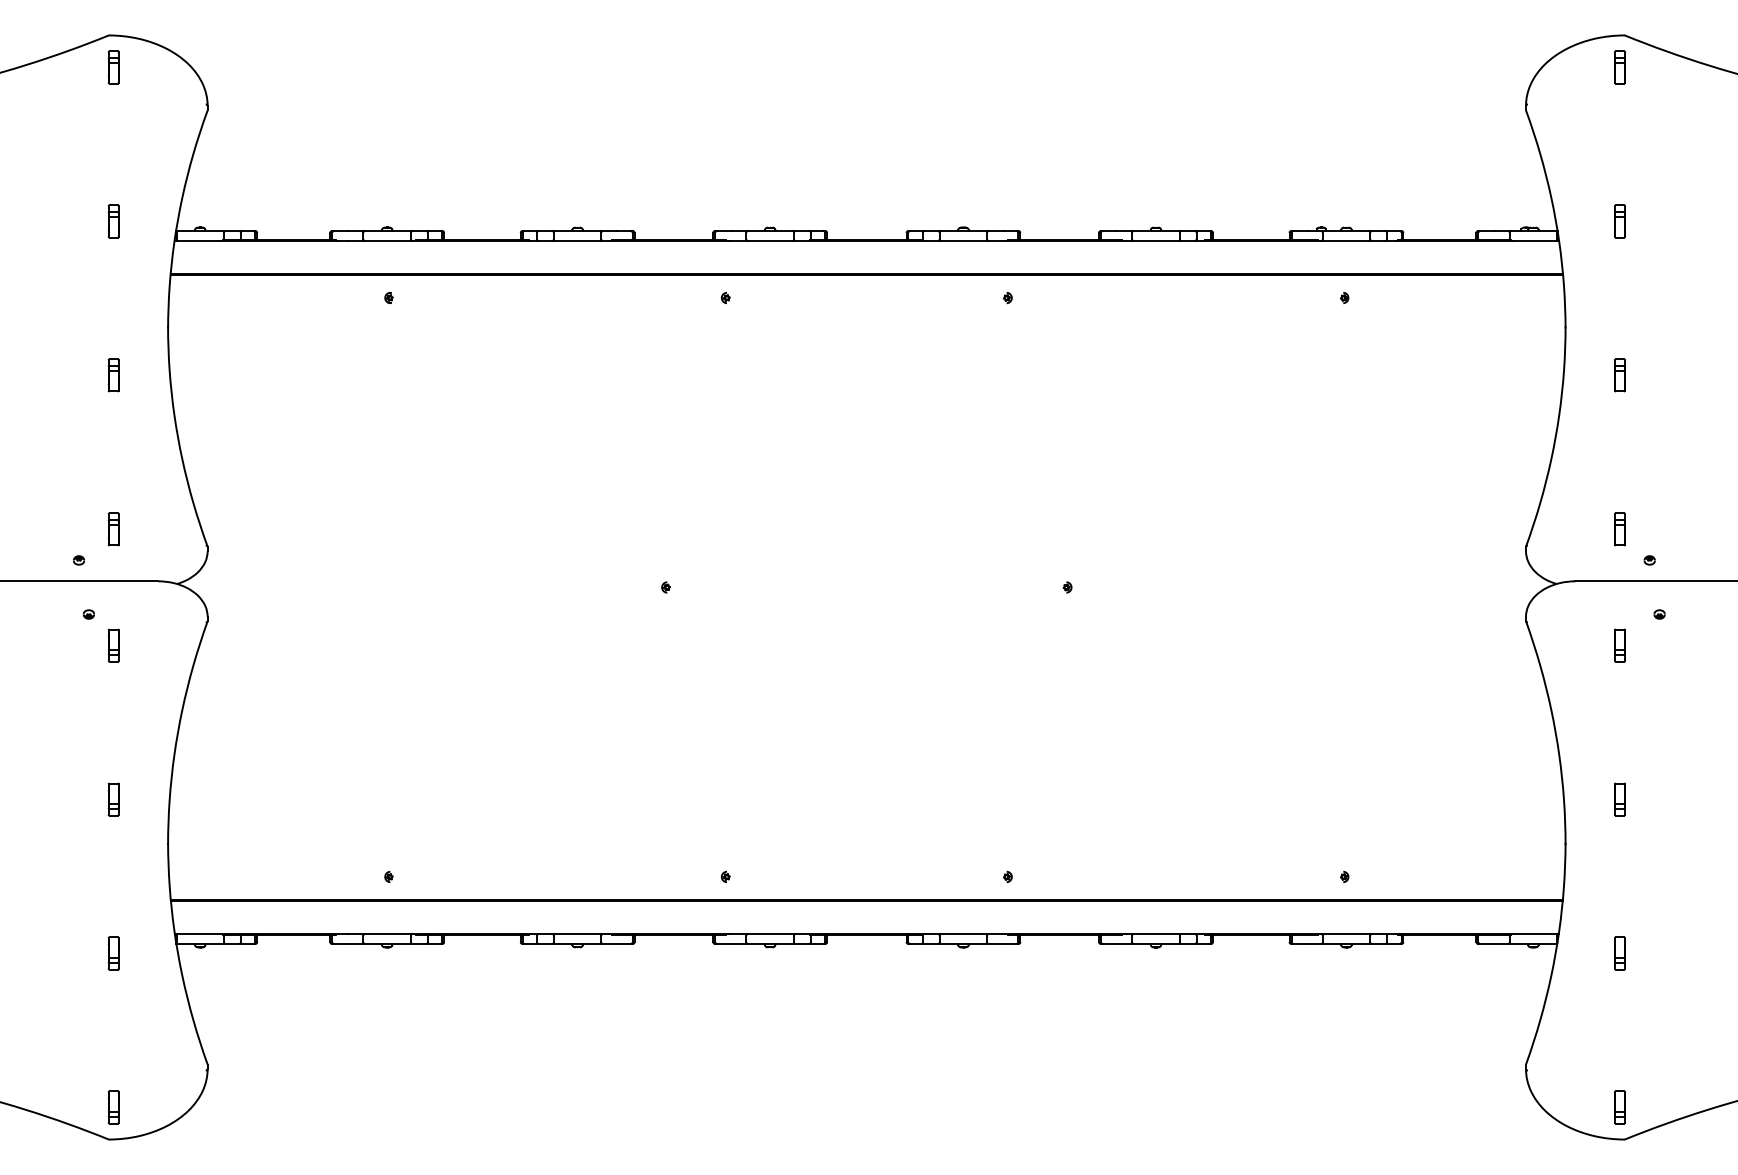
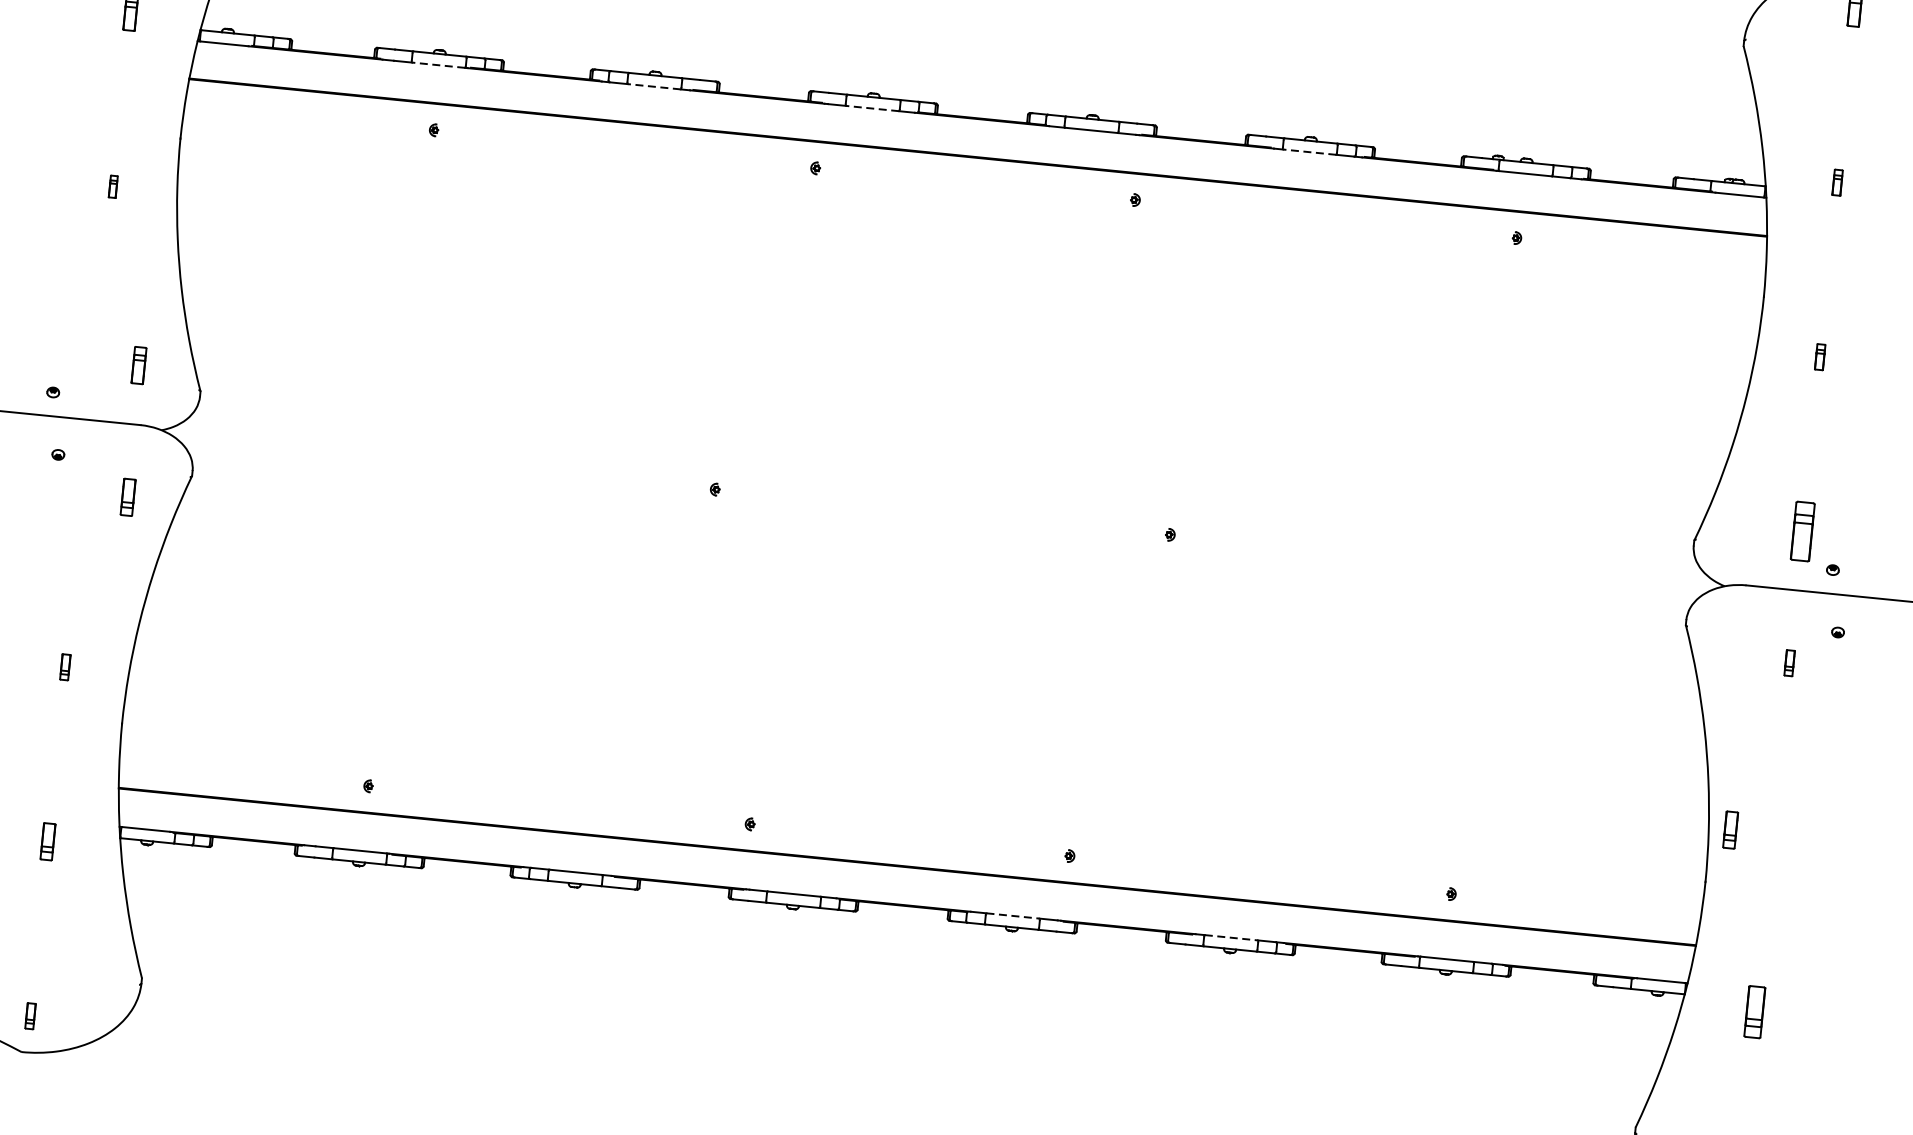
part: (1619, 221) -> (1837, 182), size x0.7
line: (386, 240) -> (437, 64), solid -> dashed
line: (577, 240) -> (654, 86), solid -> dashed
line: (769, 240) -> (871, 108), solid -> dashed
line: (1155, 240) -> (1309, 151), solid -> dashed
part: (113, 375) -> (113, 186), size x0.6
part: (1619, 375) -> (1819, 357), size x0.7
part: (113, 529) -> (138, 365), moved
part: (1619, 529) -> (1802, 531), size x1.6
part: (113, 645) -> (127, 497), moved
part: (1619, 645) -> (1789, 663), size x0.7
part: (113, 799) -> (65, 667), size x0.7
part: (1619, 799) -> (1730, 830), moved
line: (963, 934) -> (1013, 916), solid -> dashed
line: (1156, 934) -> (1231, 938), solid -> dashed
part: (1619, 953) -> (1754, 1012), size x1.4
part: (113, 1107) -> (30, 1016), size x0.7

